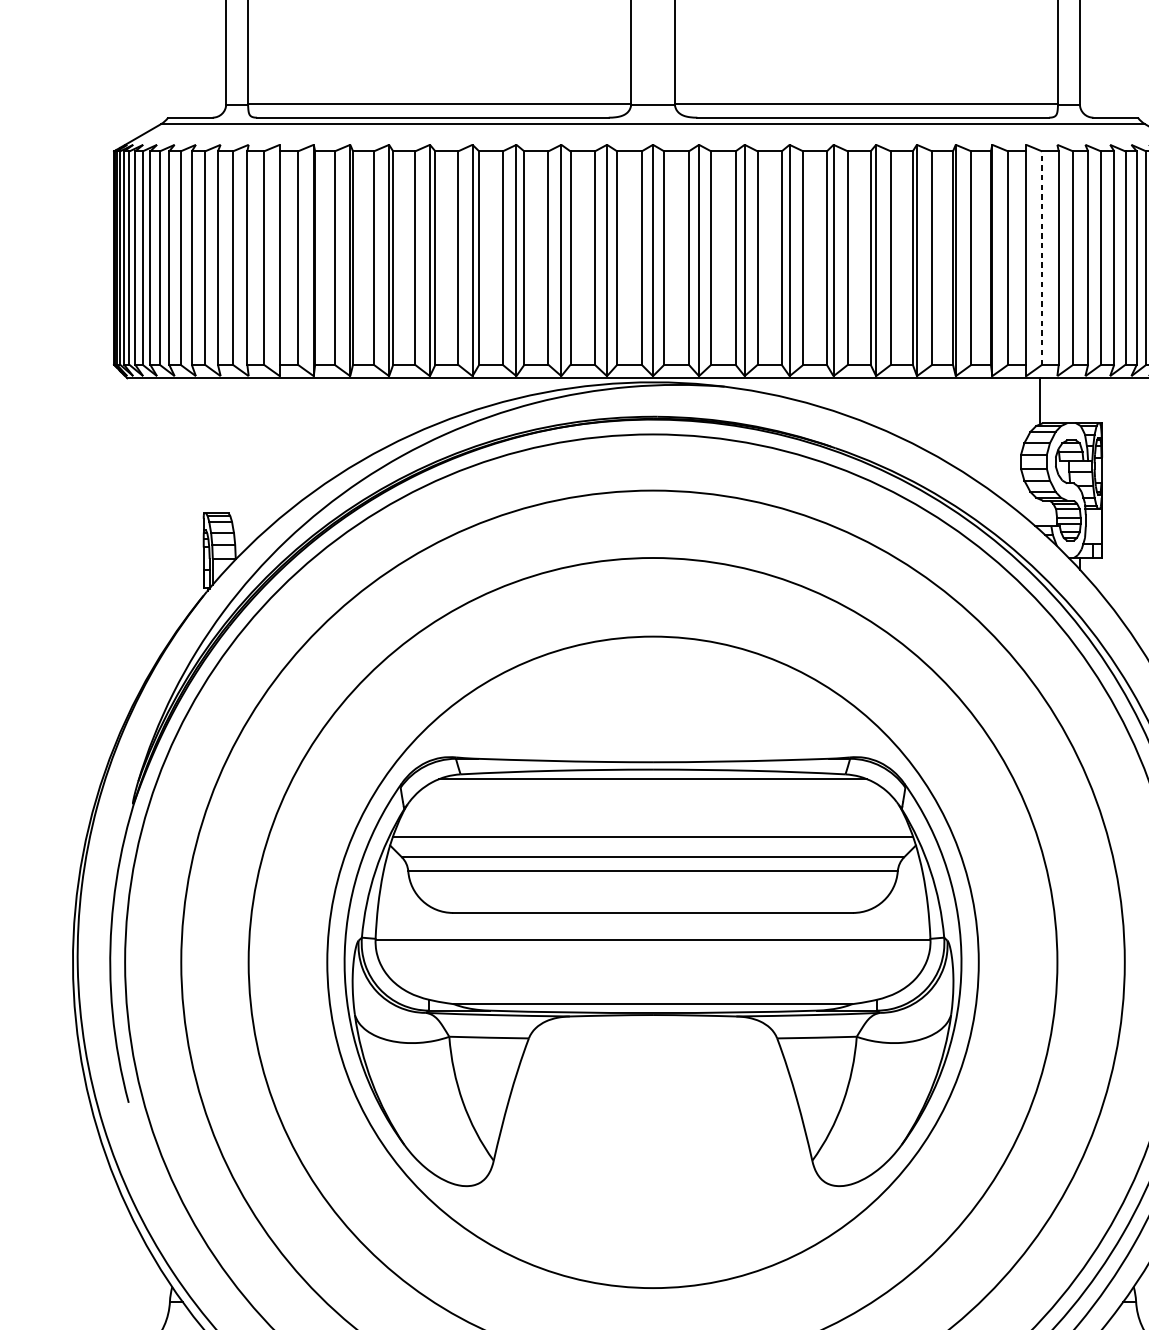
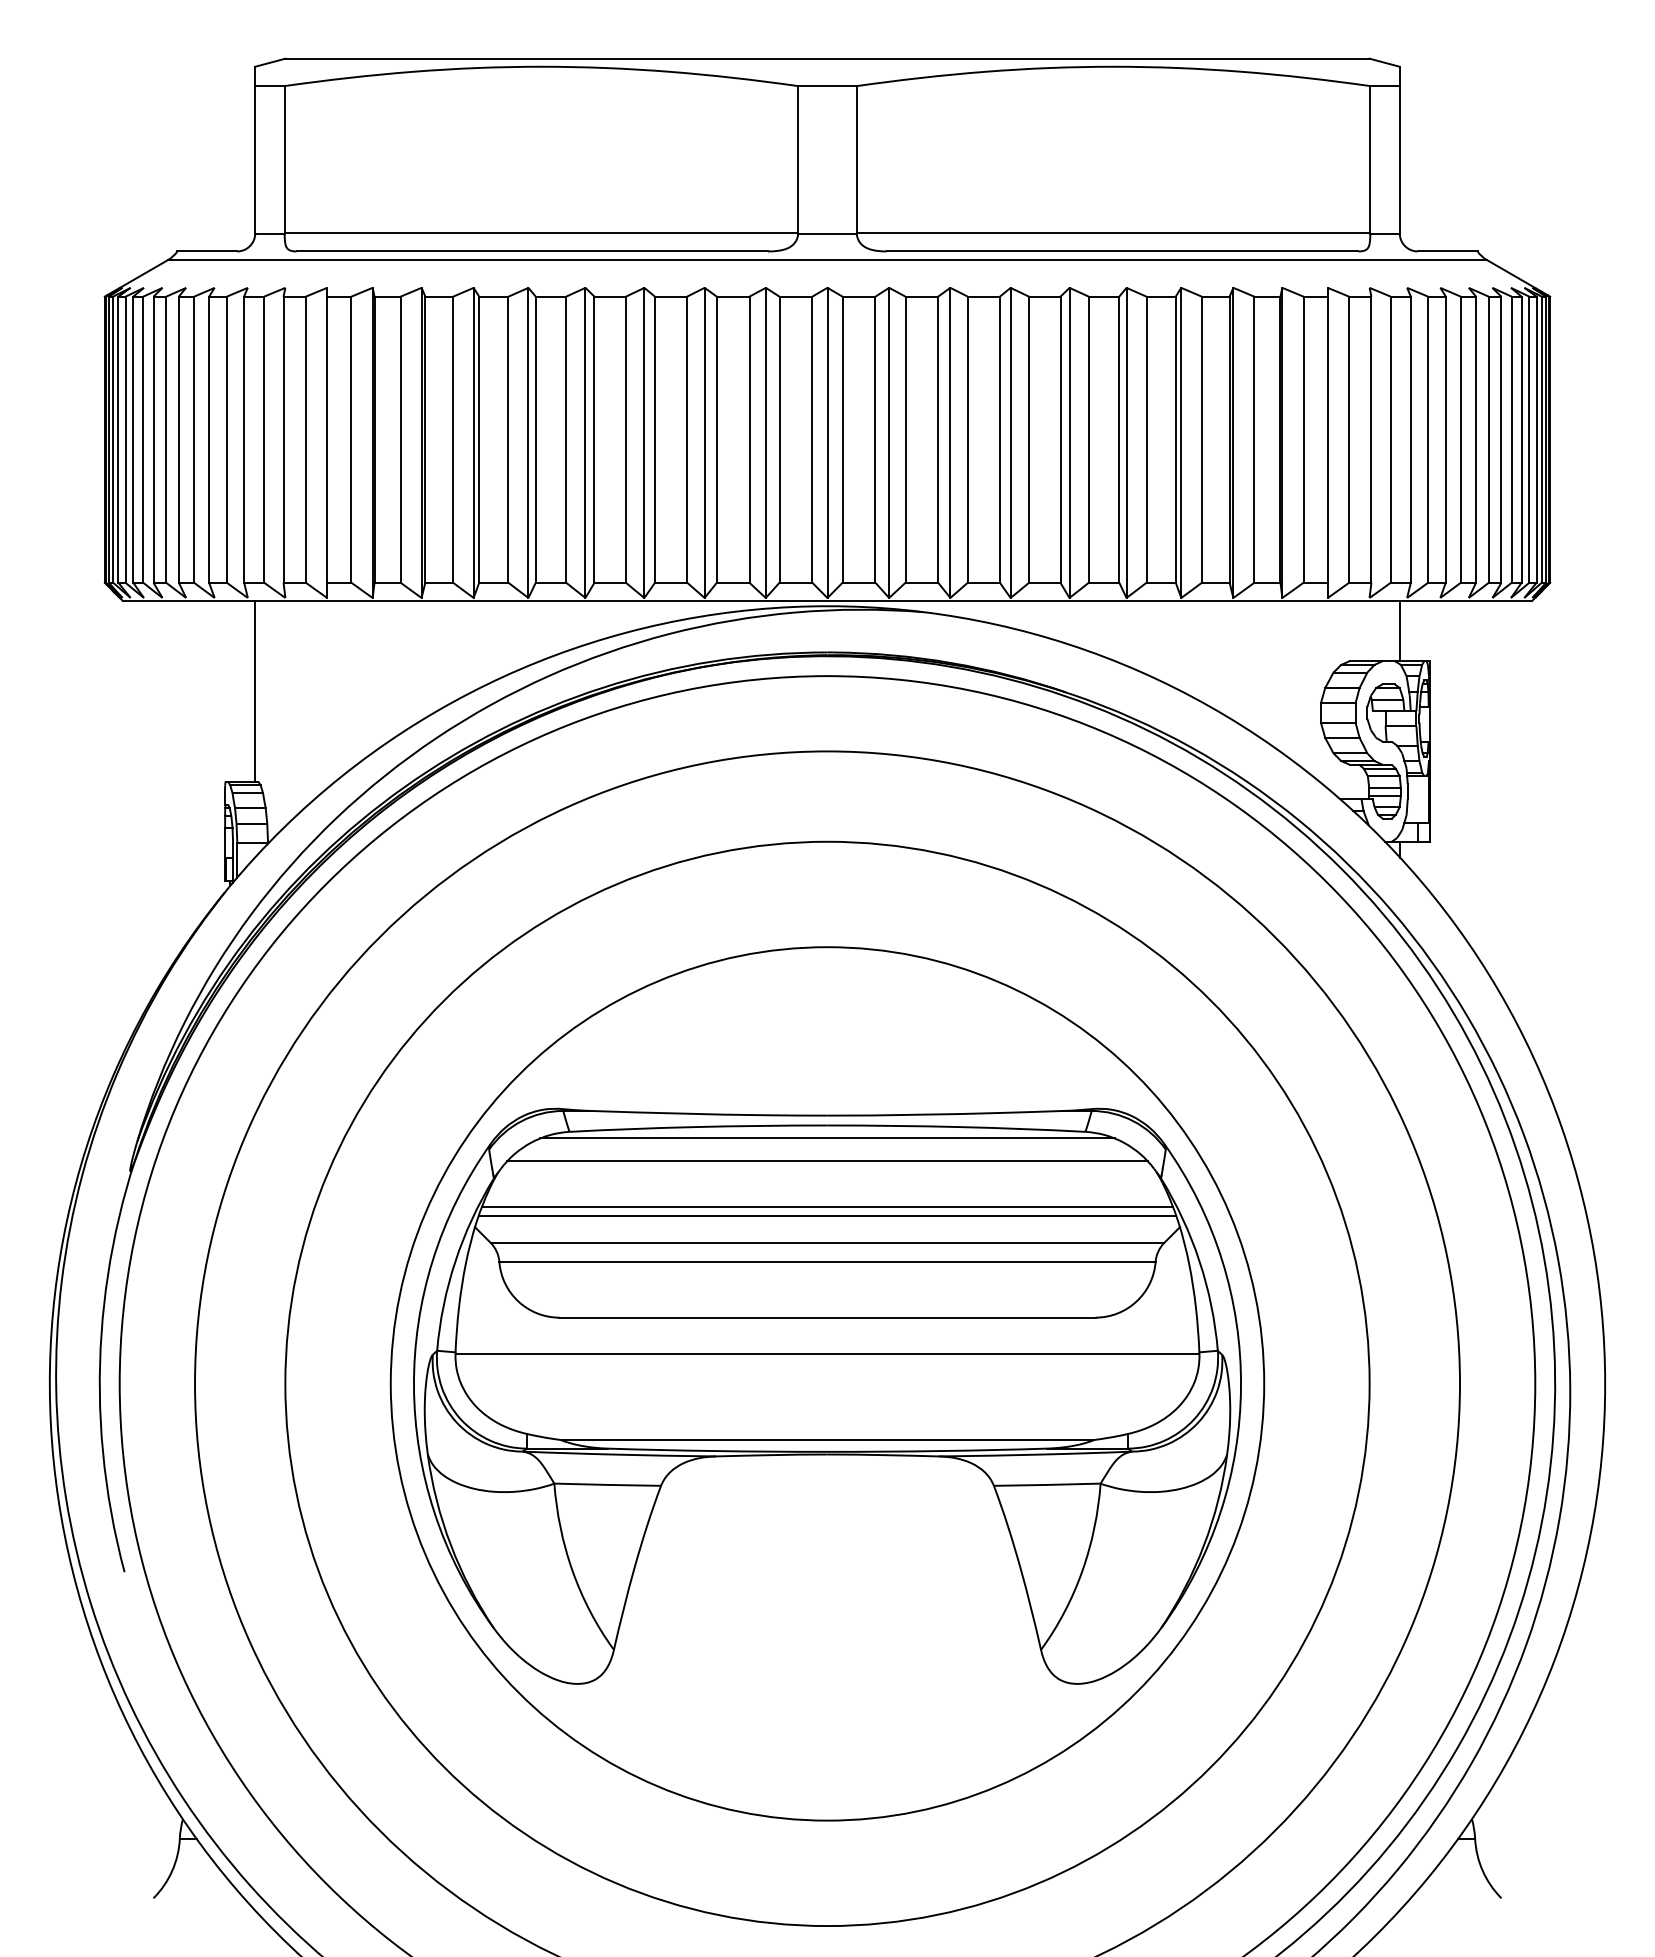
line: (1042, 257) -> (1349, 439), dashed -> solid
line: (1040, 400) -> (1399, 630), moved
line: (226, 445) -> (255, 690), added
line: (653, 796) -> (827, 1161), added
line: (653, 830) -> (827, 1207), added

